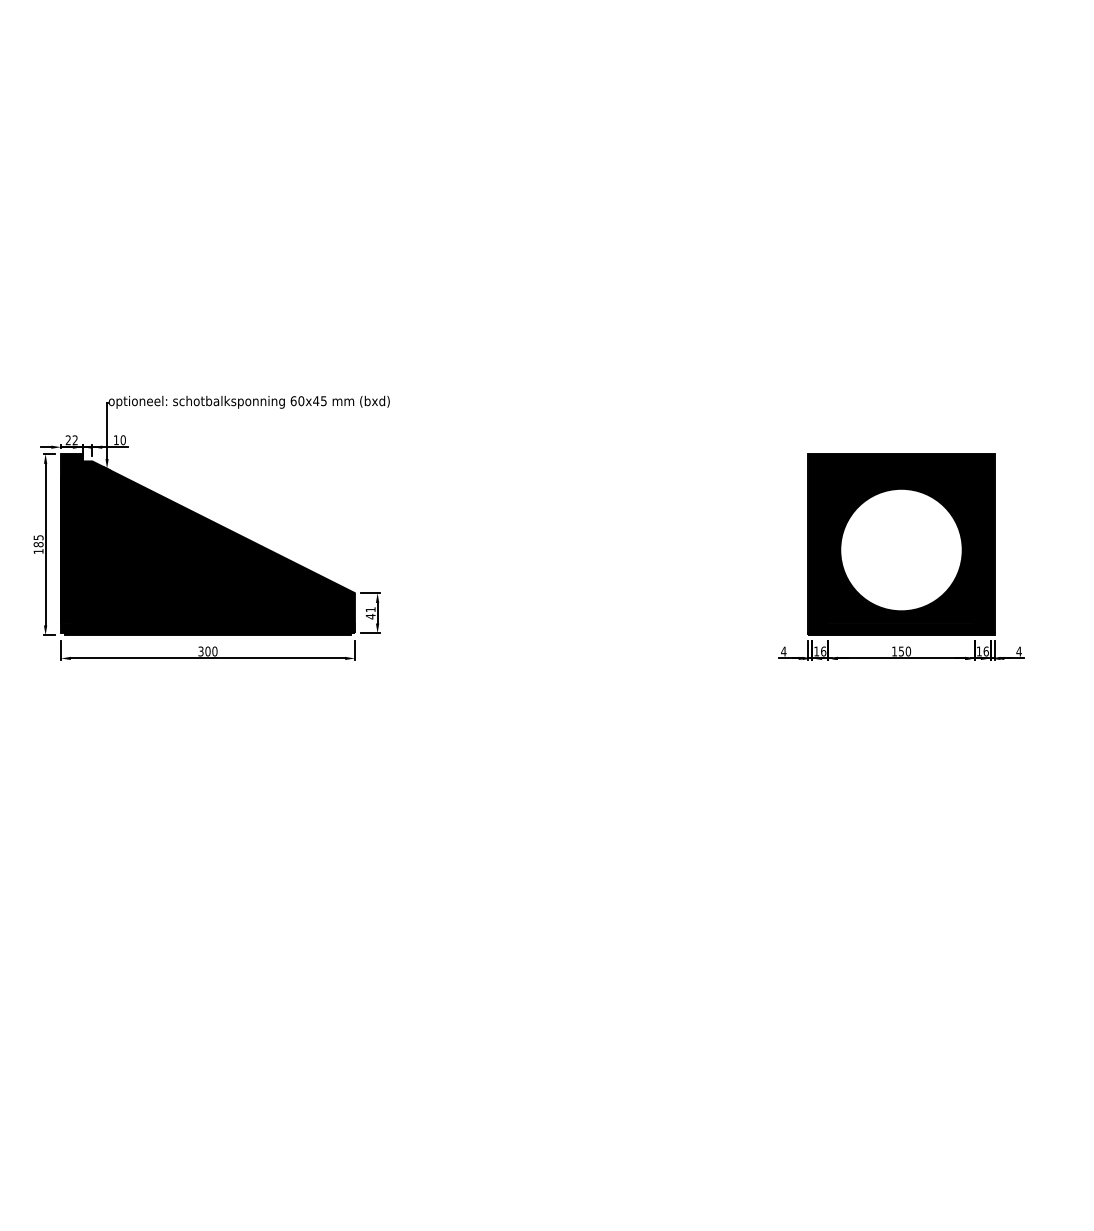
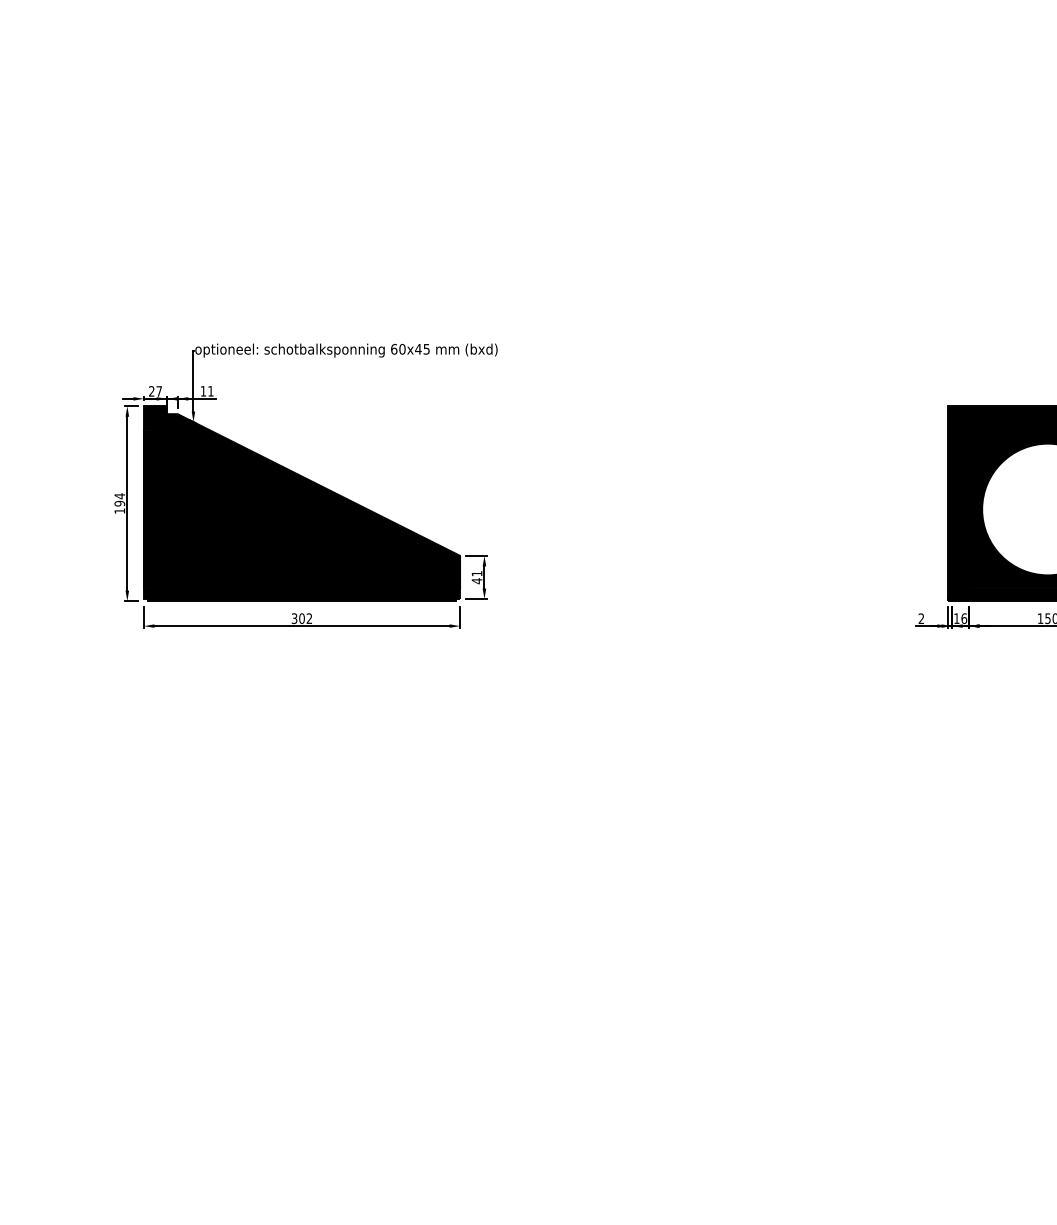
text: (74, 440) -> (158, 391), 22 -> 27
text: (122, 440) -> (210, 391), 10 -> 11
text: (38, 540) -> (119, 499), 185 -> 194
text: (214, 651) -> (309, 618), 300 -> 302
text: (783, 651) -> (921, 618), 4 -> 2

